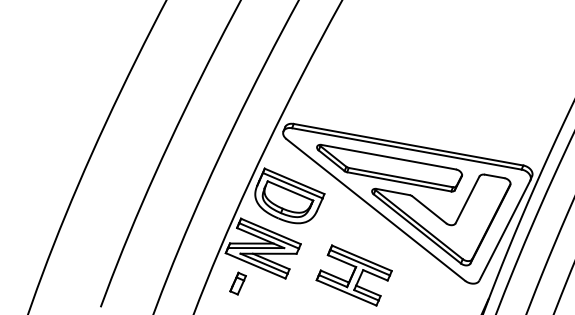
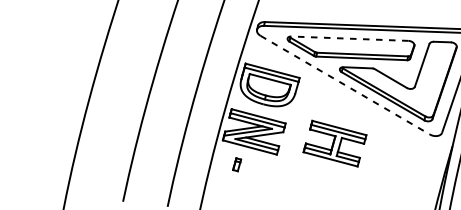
line: (388, 157) -> (349, 38), solid -> dashed
line: (375, 209) -> (344, 84), solid -> dashed
part: (237, 283) -> (236, 164), size x0.7

